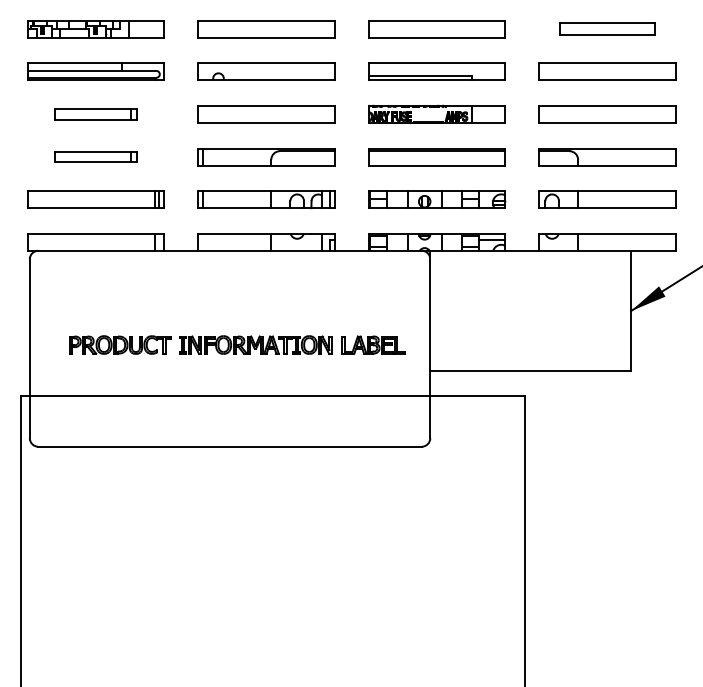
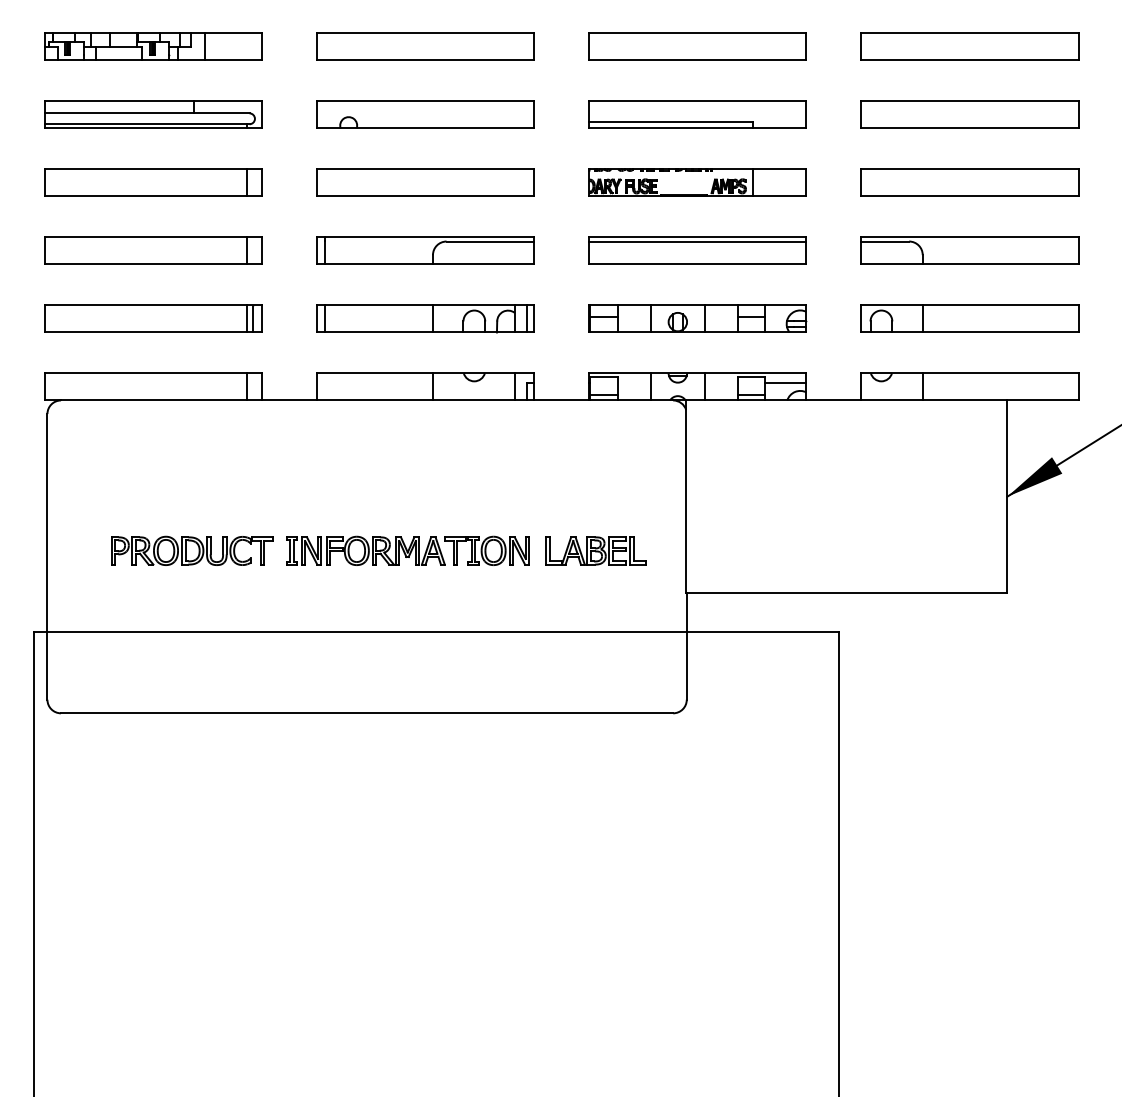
part: (607, 29) -> (969, 47), size x1.43
part: (95, 114) -> (152, 182), size x1.67
part: (95, 157) -> (152, 251), size x1.67

